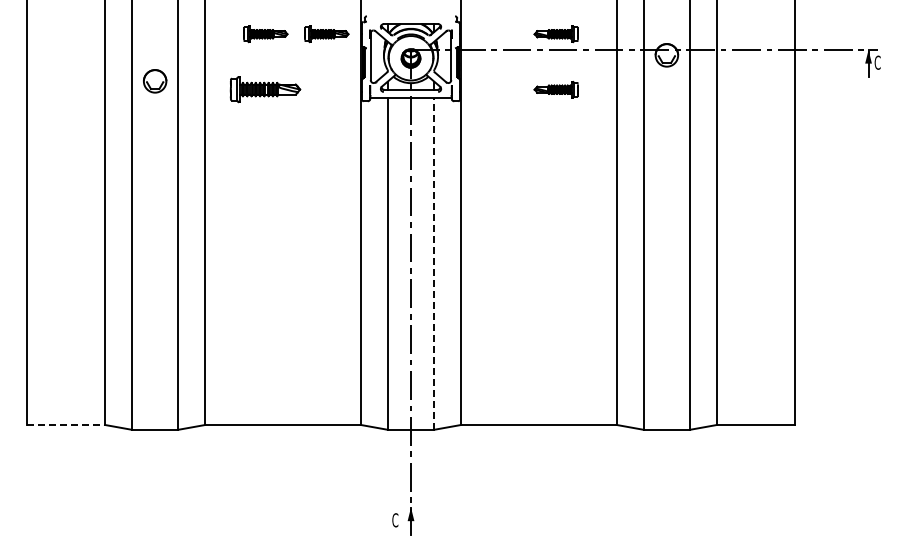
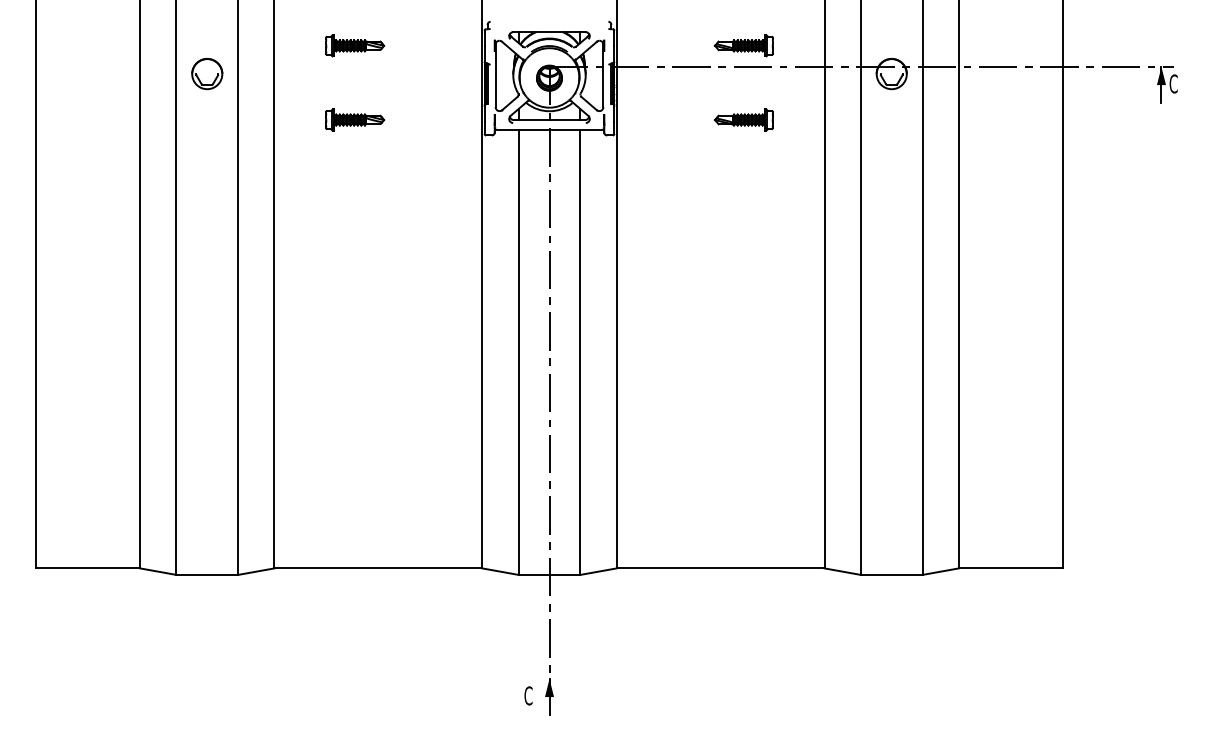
part: (326, 34) -> (436, 46), removed
part: (155, 81) -> (207, 74), moved
part: (265, 89) -> (354, 119), size x0.62
line: (434, 263) -> (580, 352), dashed -> solid
line: (66, 424) -> (88, 567), dashed -> solid

